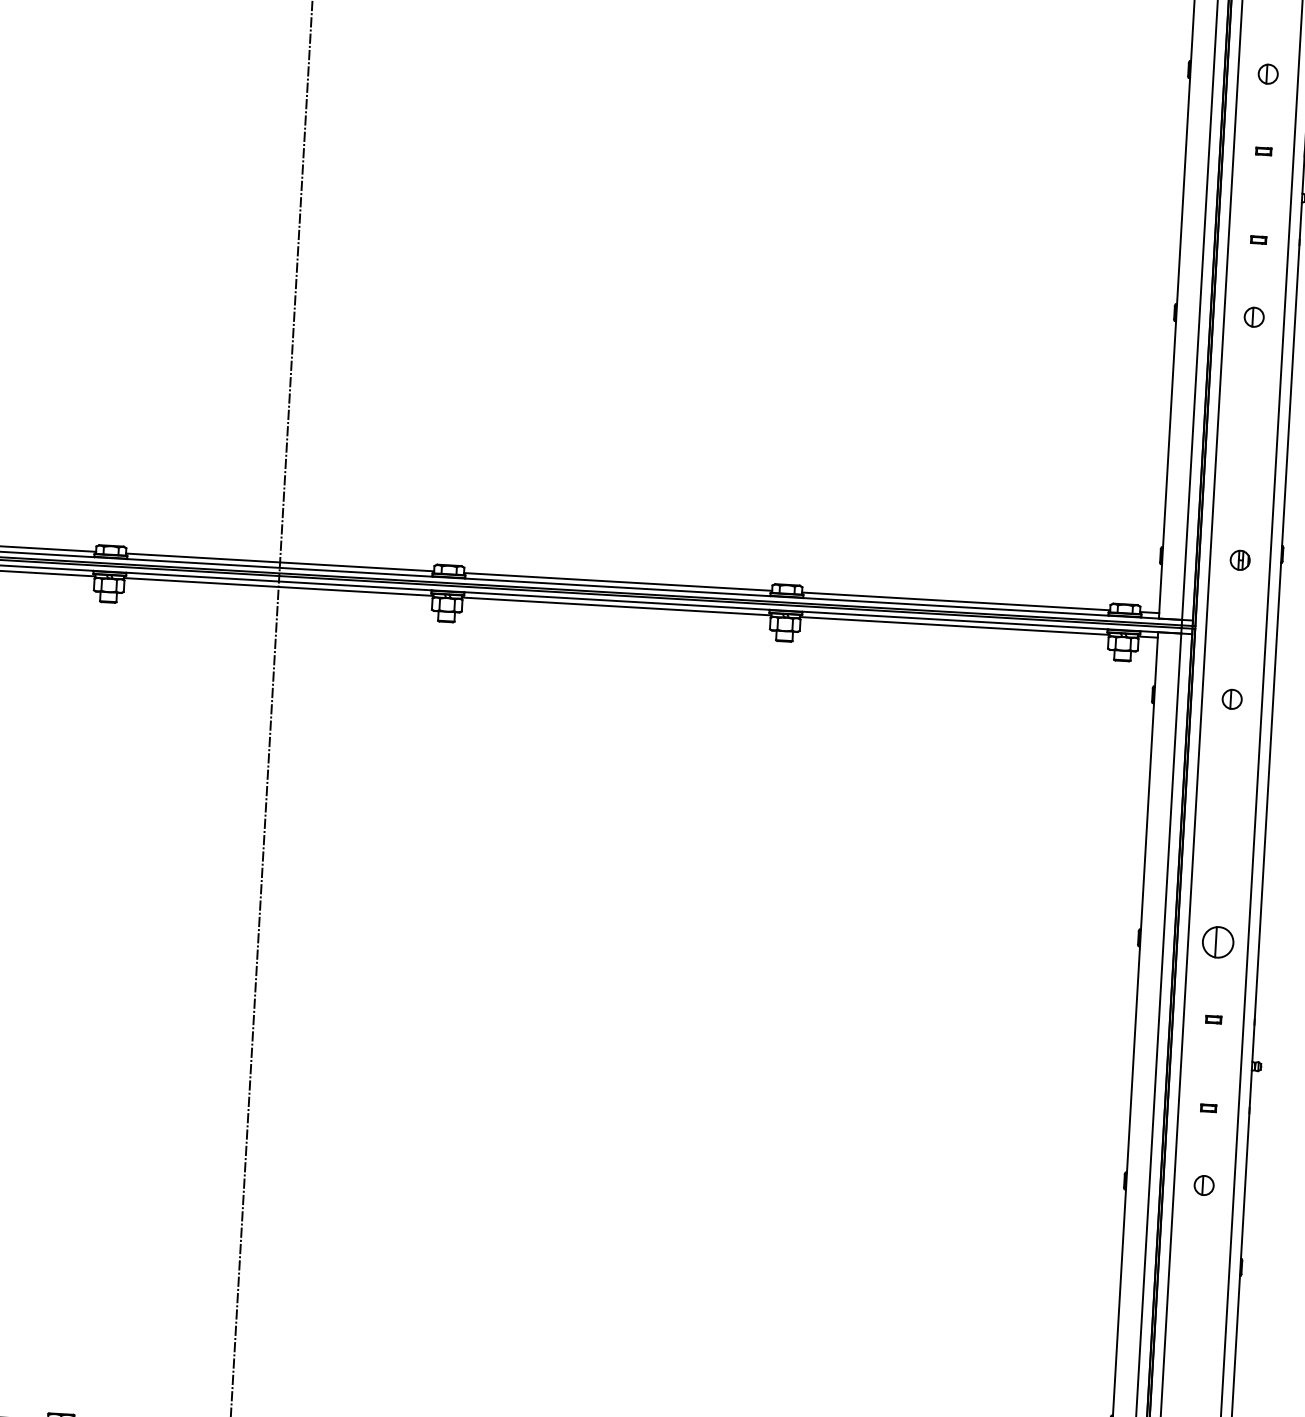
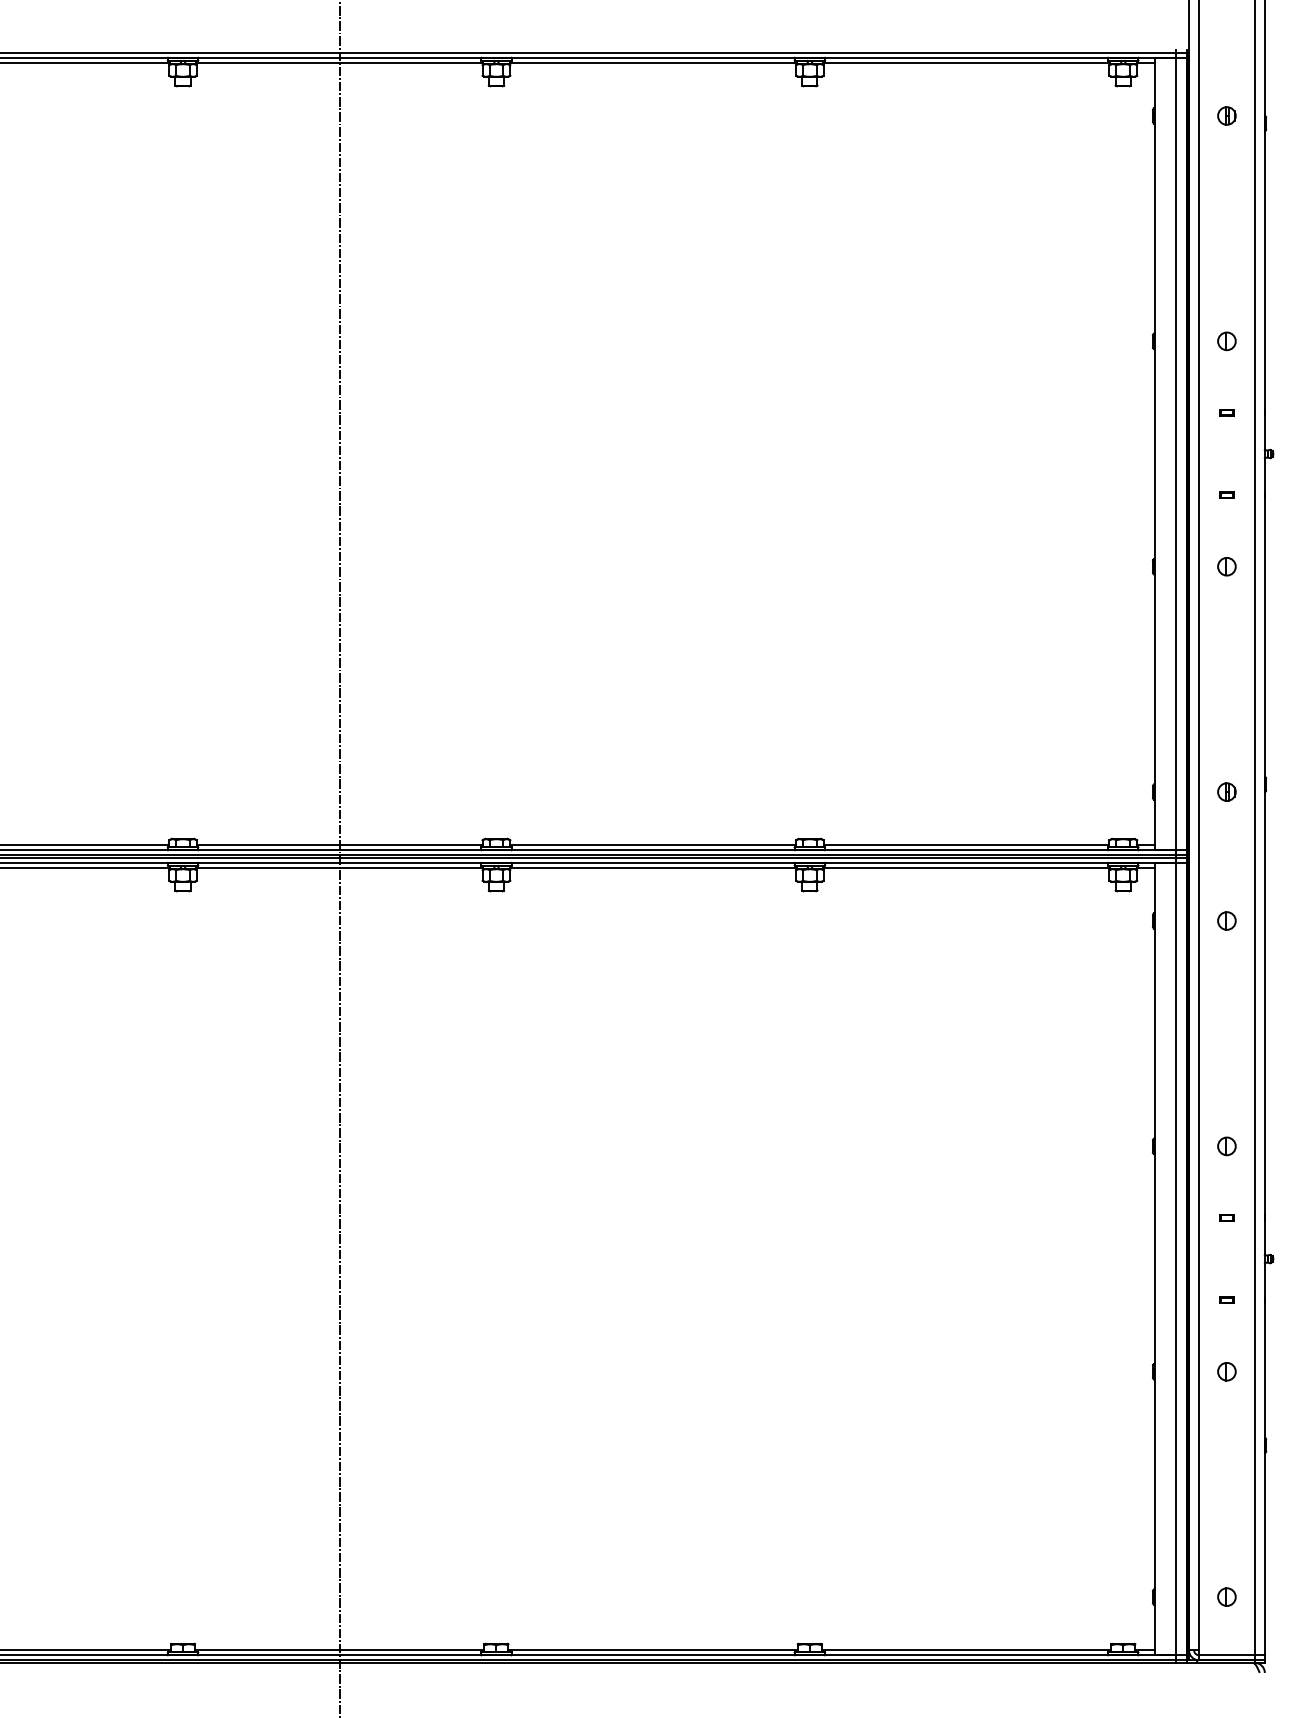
part: (1217, 942) -> (1226, 1146), size x0.62

